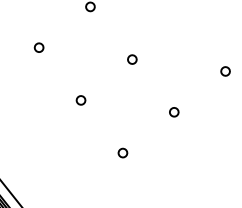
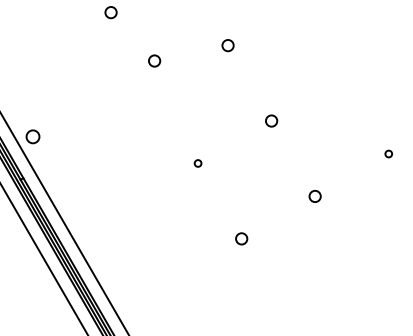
circle: (39, 47) -> (154, 60), moved
circle: (225, 71) -> (388, 153), size x0.6
circle: (80, 100) -> (197, 163), size x0.6

